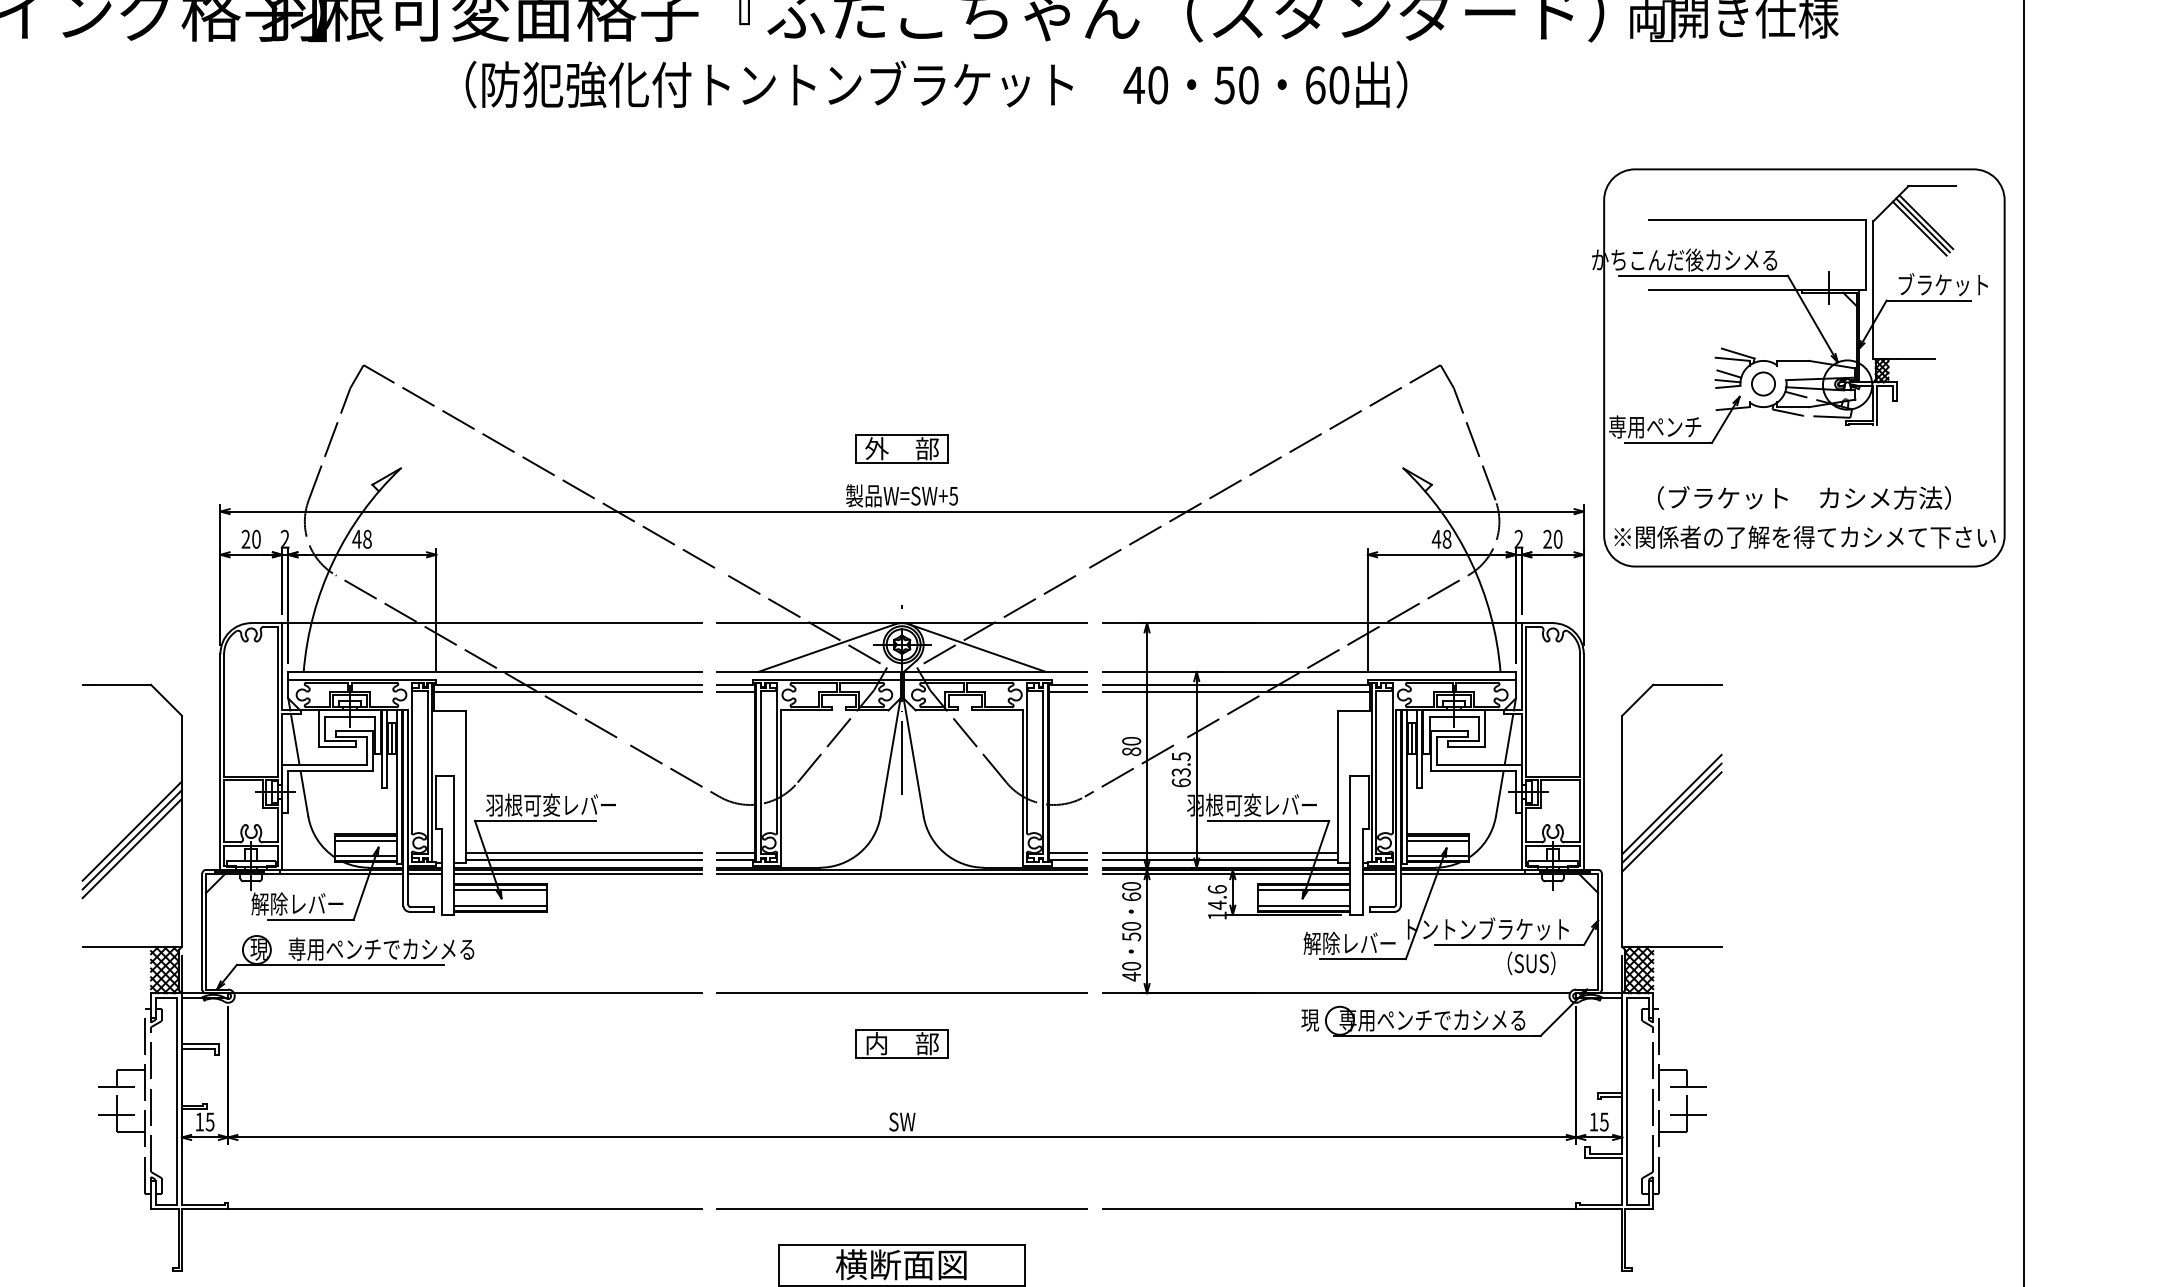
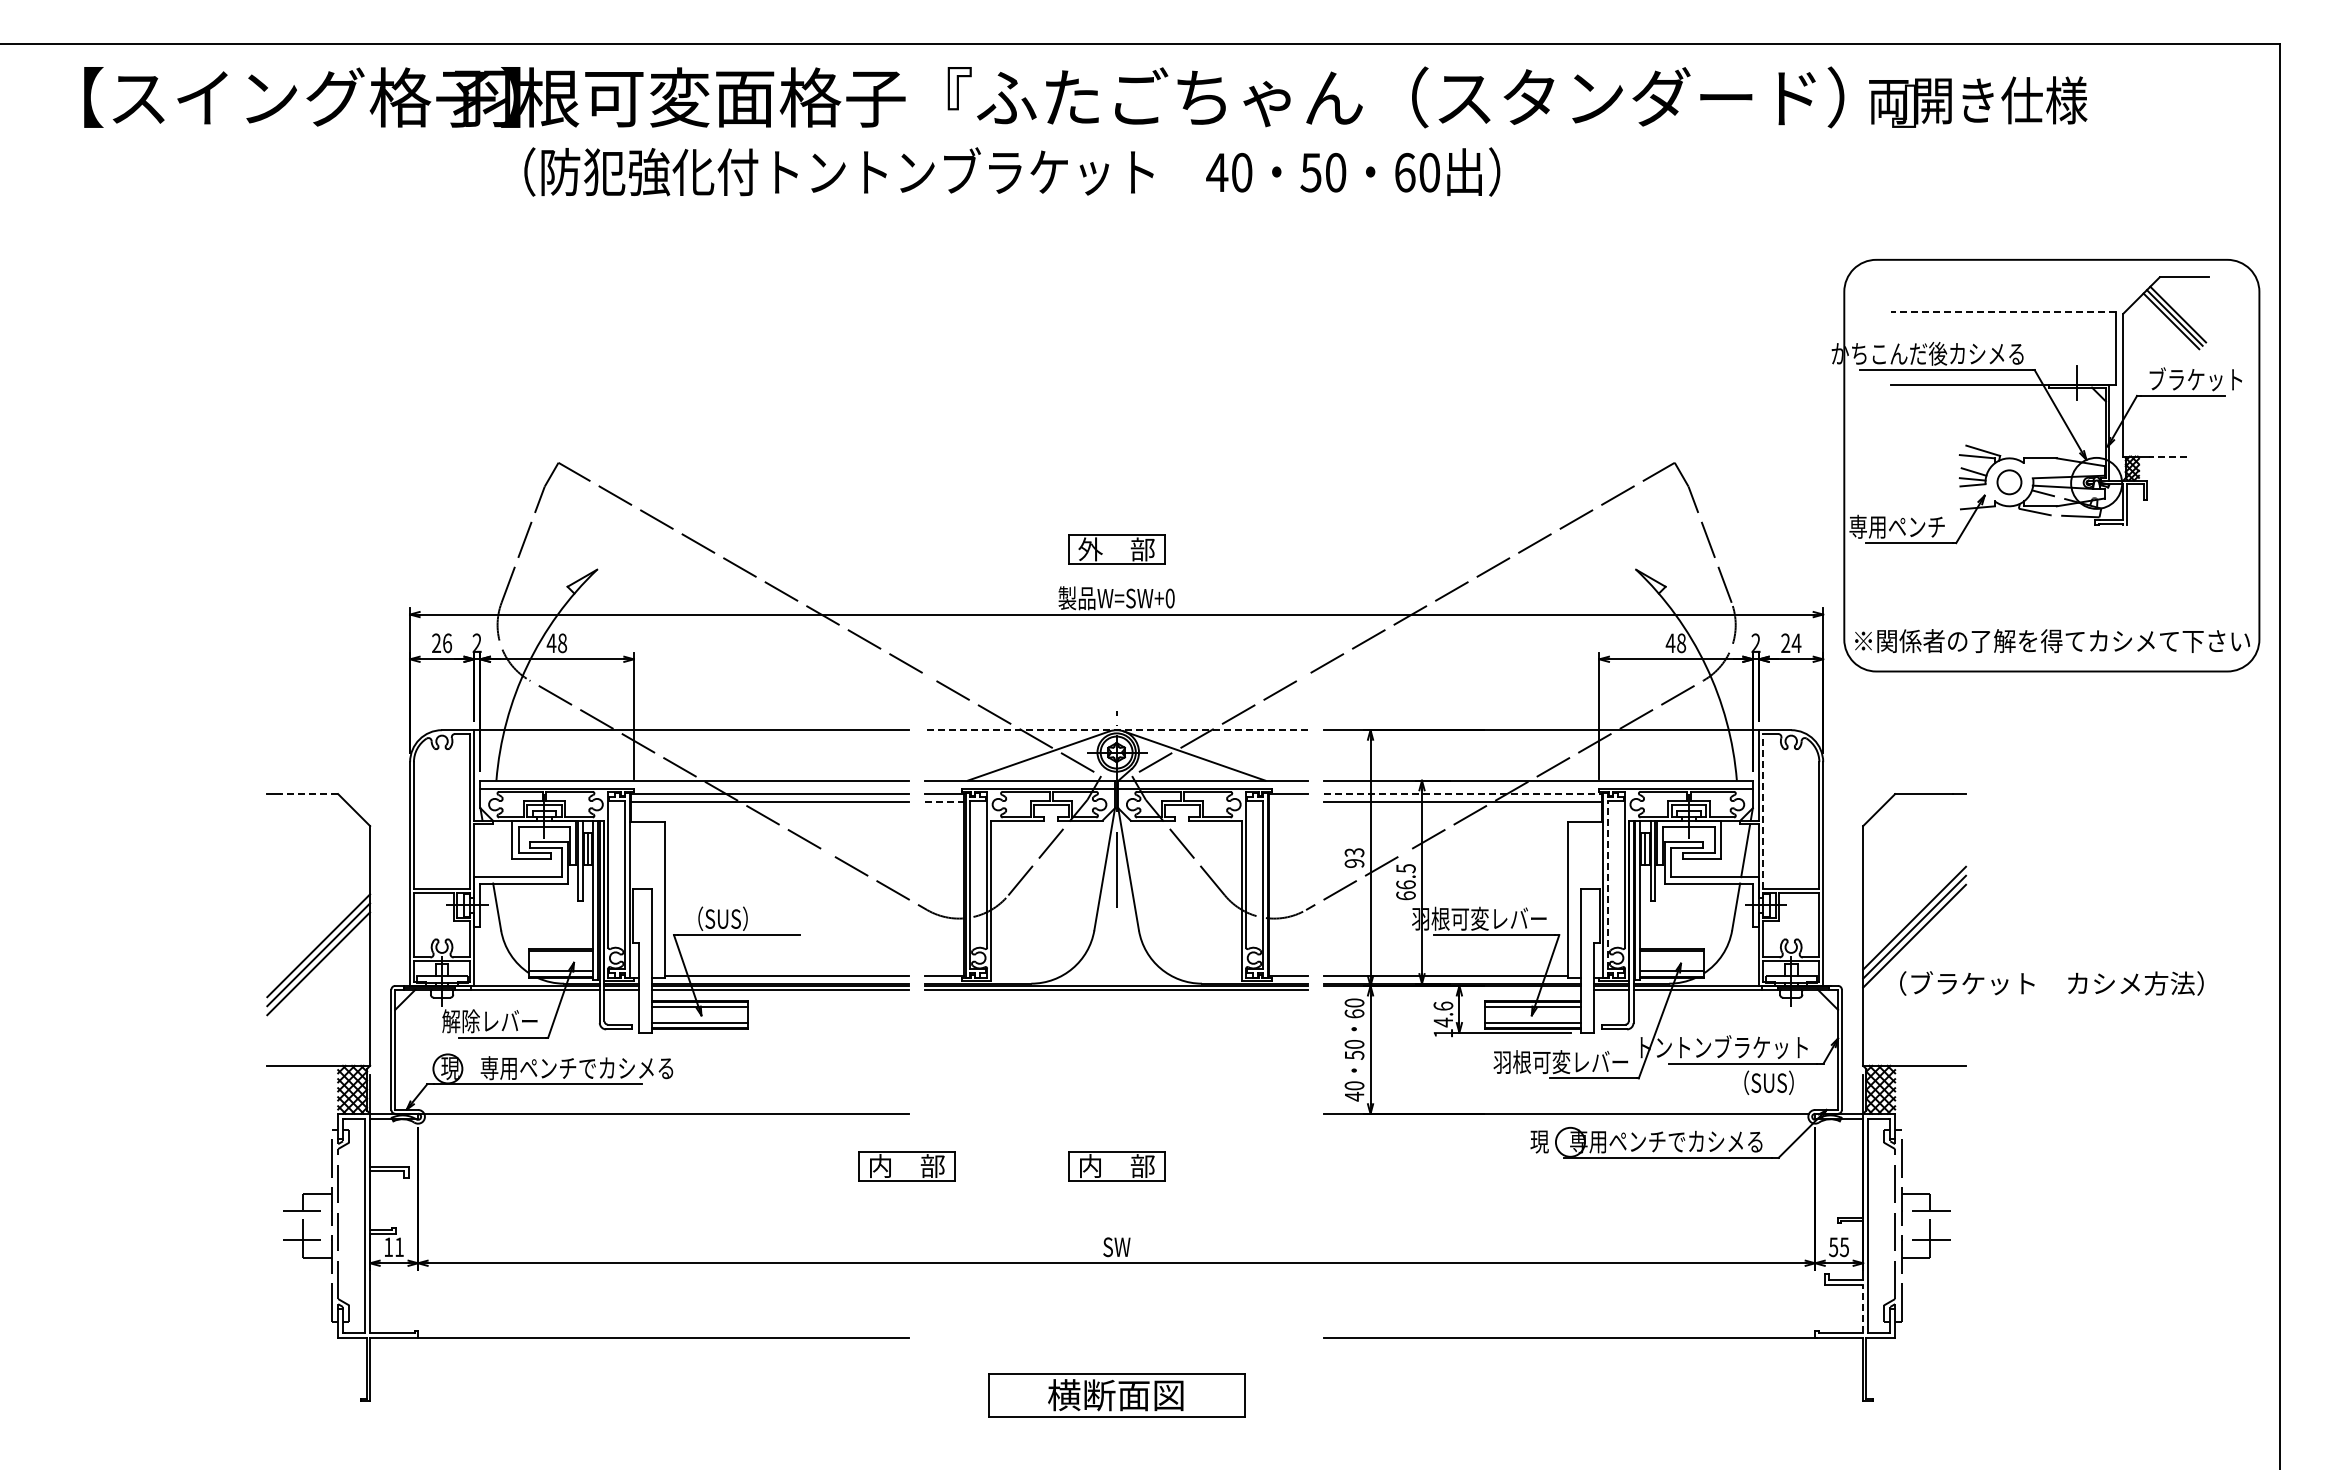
text: (936, 84) -> (1012, 171), moved
line: (1757, 220) -> (2003, 312), solid -> dashed
line: (1915, 359) -> (2167, 456), solid -> dashed
text: (953, 496) -> (1169, 598), W=SW+5 -> W=SW+0
text: (1804, 498) -> (2051, 983), moved
text: (256, 538) -> (447, 642), 20 -> 26
text: (1558, 539) -> (1796, 643), 20 -> 24
line: (901, 623) -> (1116, 730), solid -> dashed
line: (1236, 684) -> (1463, 793), solid -> dashed
line: (123, 685) -> (309, 794), solid -> dashed
line: (736, 691) -> (944, 801), solid -> dashed
line: (1067, 691) -> (1288, 801), removed
line: (1526, 701) -> (1763, 811), solid -> dashed
line: (295, 739) -> (487, 850), removed
text: (1131, 745) -> (1354, 857), 80 -> 93
text: (1180, 772) -> (1405, 884), 63.5 -> 66.5
line: (1376, 772) -> (1608, 884), solid -> dashed
text: (550, 804) -> (752, 918), 羽根可変レバー -> （SUS）
line: (366, 840) -> (561, 955), removed
line: (1437, 840) -> (1671, 955), removed
line: (583, 853) -> (786, 968), removed
line: (736, 853) -> (944, 968), removed
line: (1067, 853) -> (1288, 968), removed
line: (1220, 853) -> (1446, 968), removed
line: (1226, 873) -> (1452, 989), removed
text: (1302, 943) -> (1531, 1062), 解除レバー -> 羽根可変レバー
line: (901, 992) -> (1116, 1113), removed
part: (699, 1044) -> (906, 1166), added
text: (209, 1122) -> (398, 1247), 15 -> 11
text: (1593, 1122) -> (1833, 1247), 15 -> 55
line: (1622, 1181) -> (1863, 1308), solid -> dashed
line: (901, 1209) -> (1116, 1337), removed

